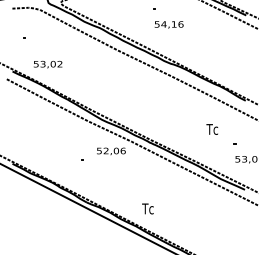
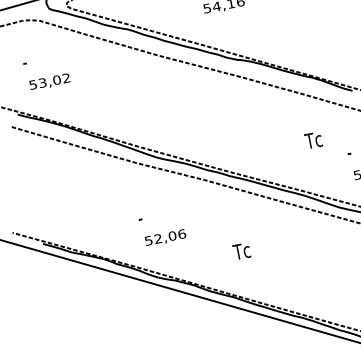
text: (47, 64) -> (49, 82), moved
text: (111, 151) -> (165, 238), moved
text: (147, 208) -> (241, 250), moved

